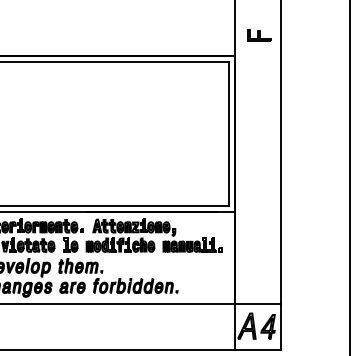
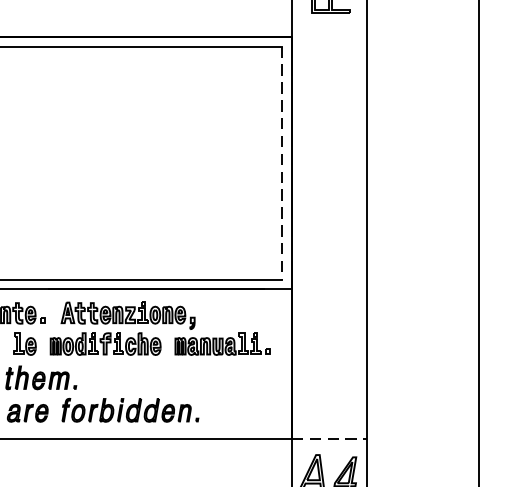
line: (229, 133) -> (282, 162), solid -> dashed
line: (258, 303) -> (329, 438), solid -> dashed

